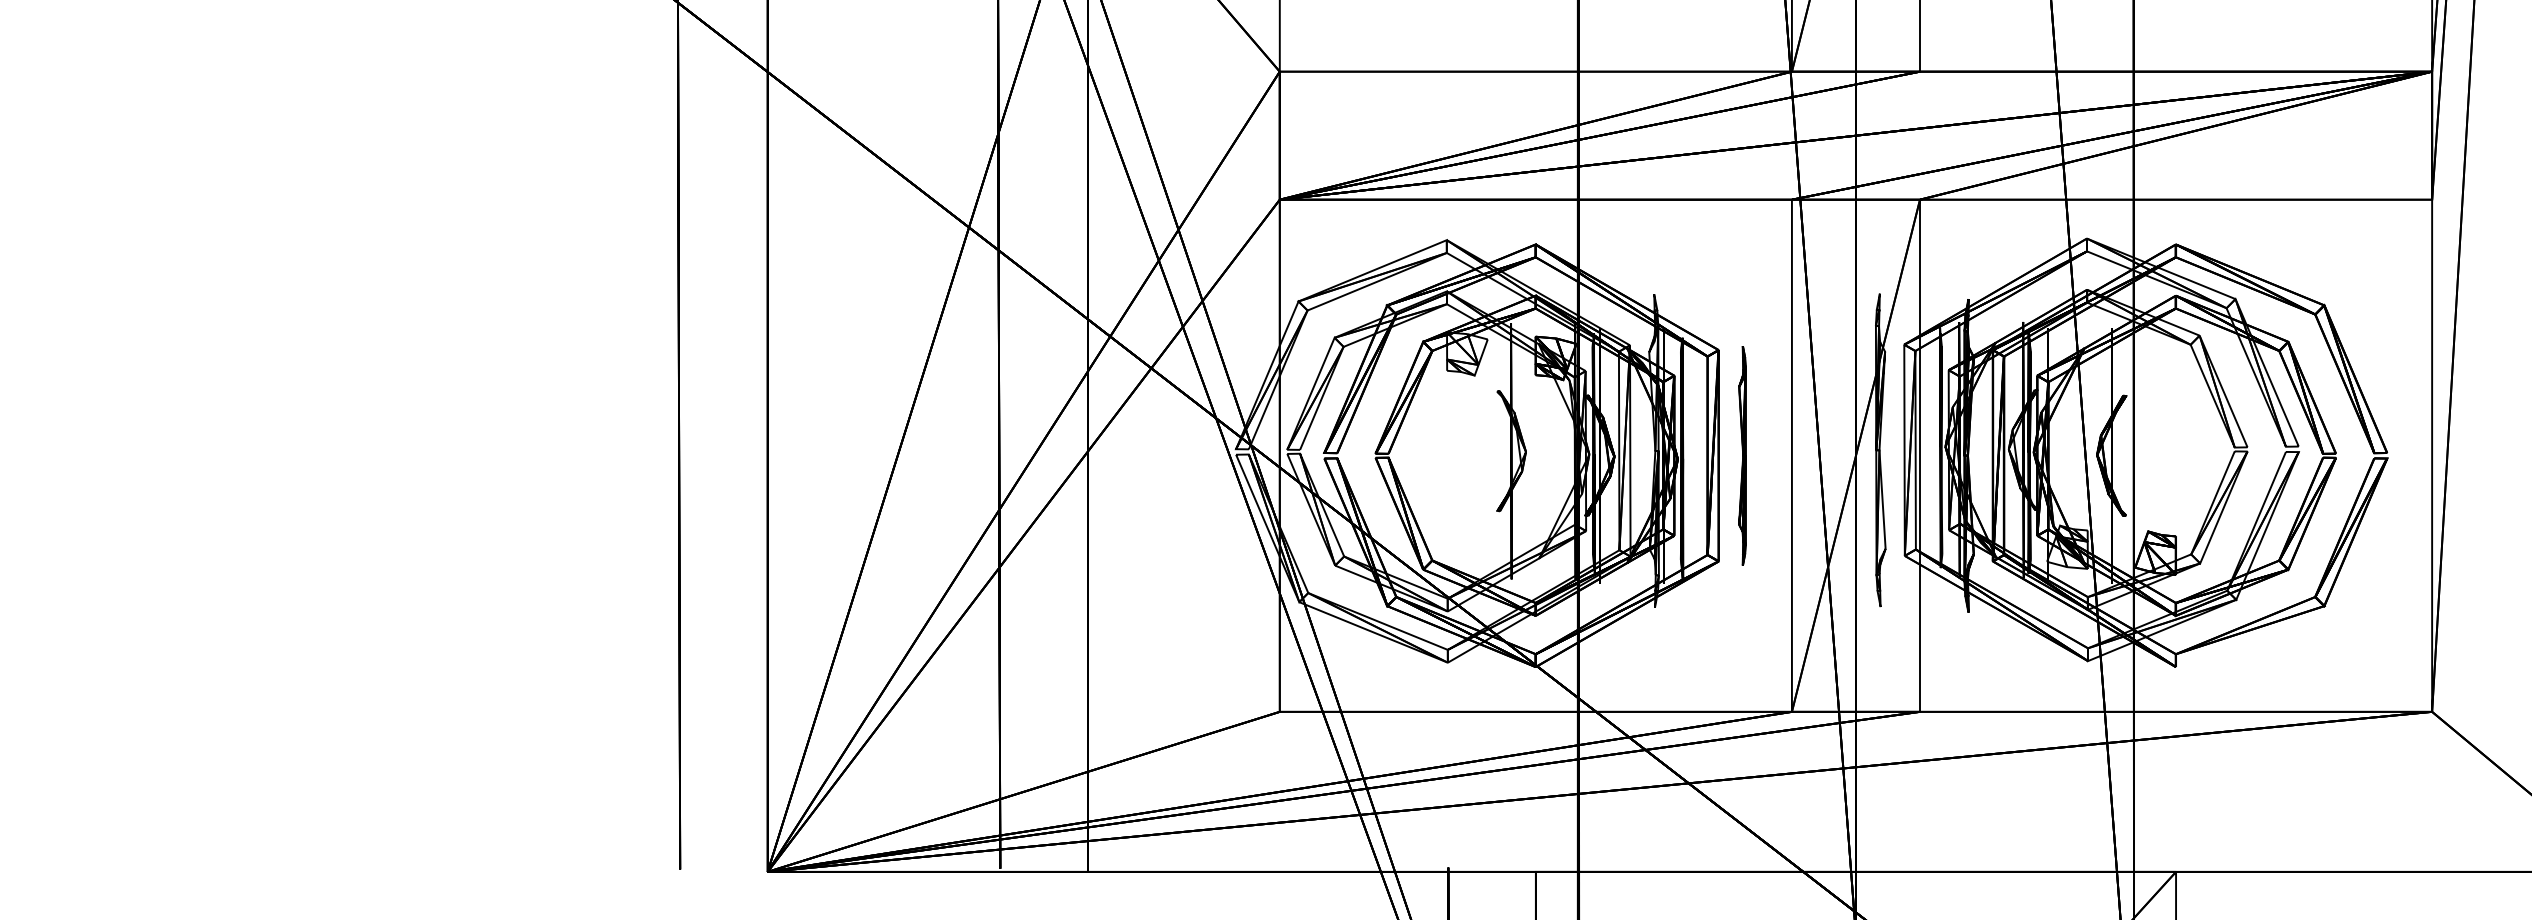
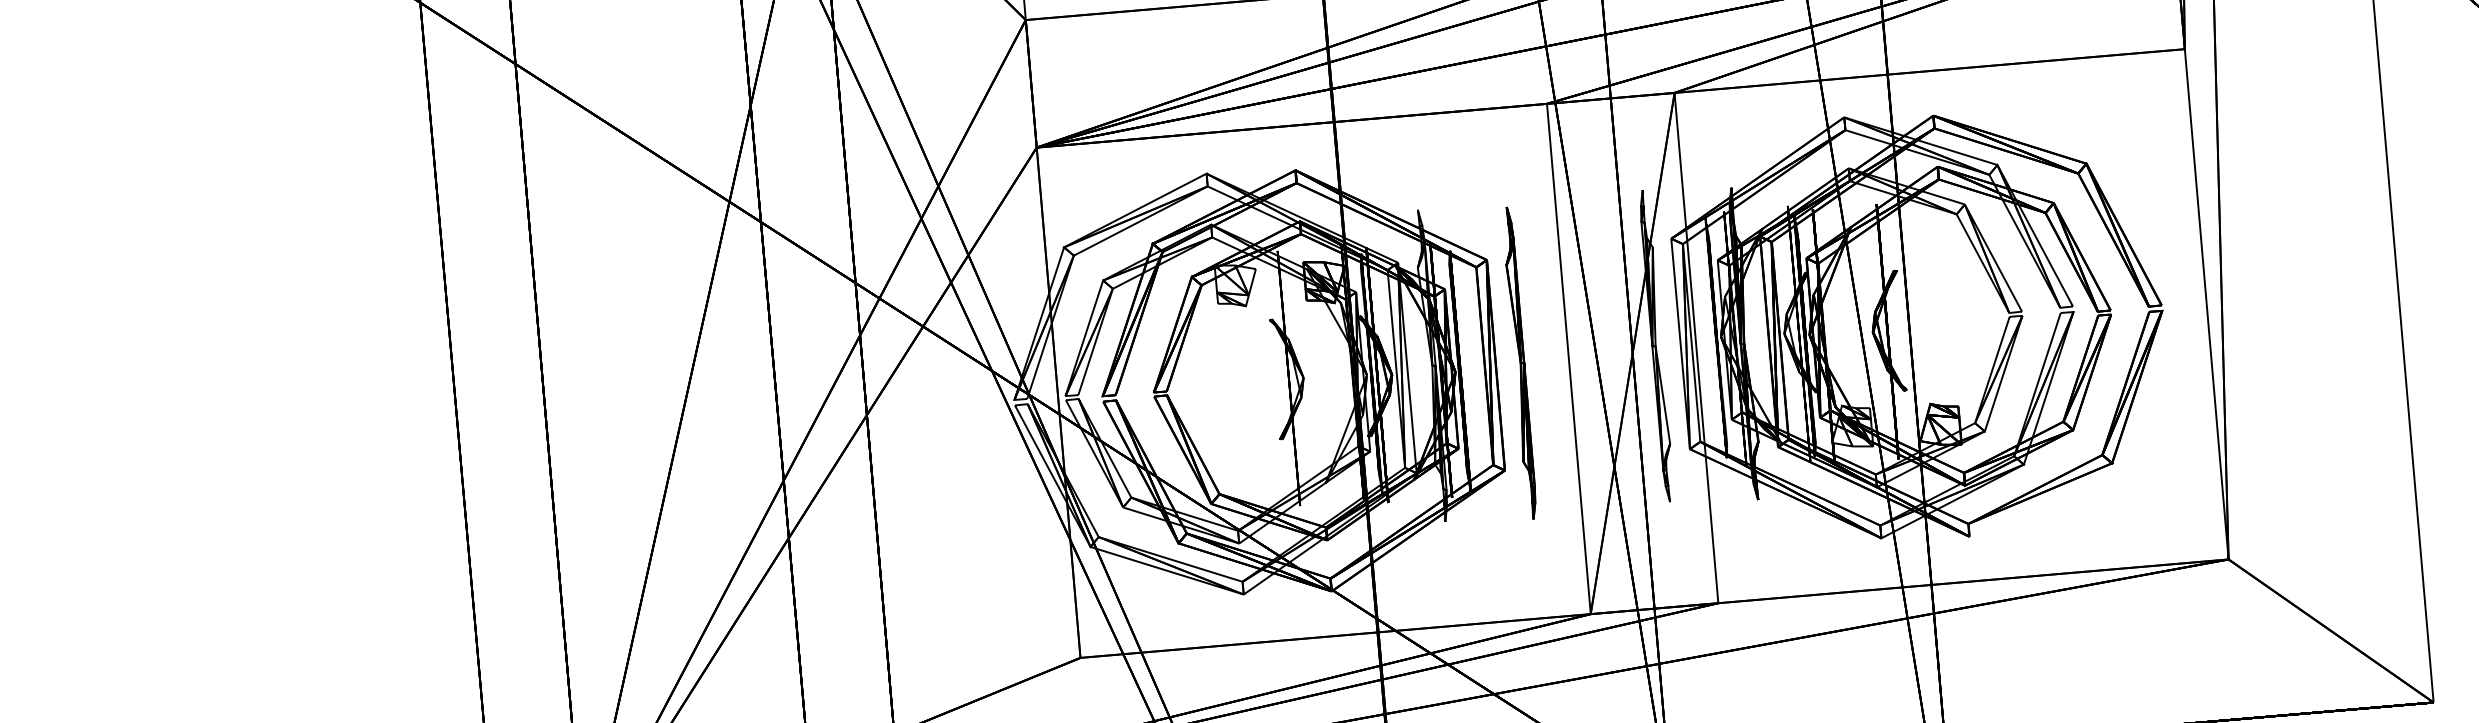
part: (1742, 455) -> (1519, 362), size x1.43

